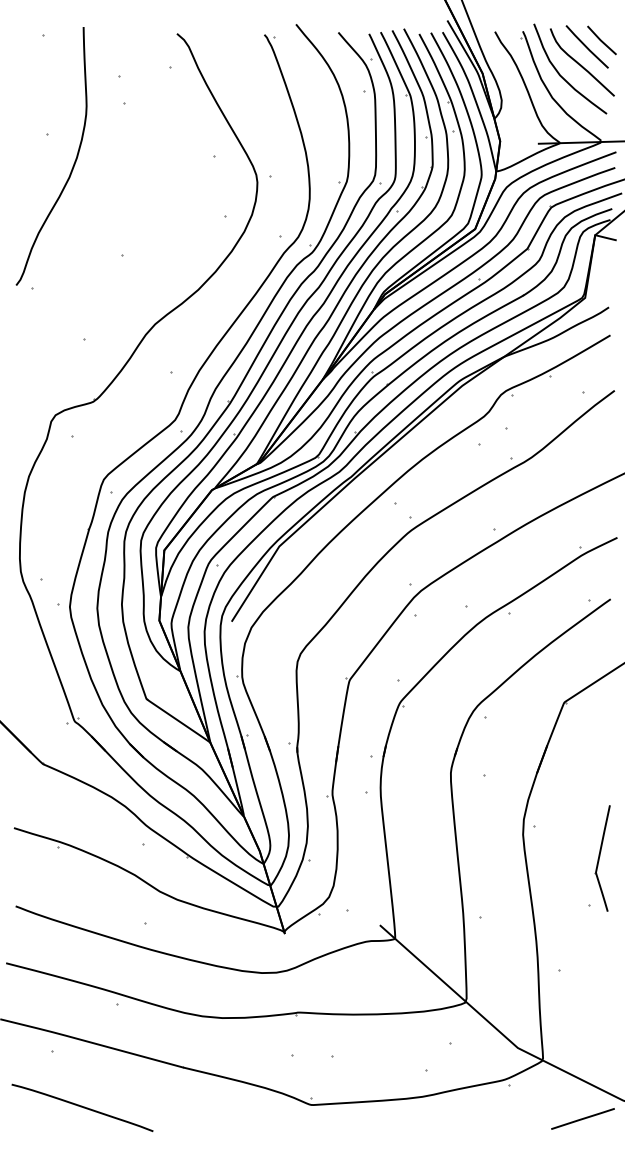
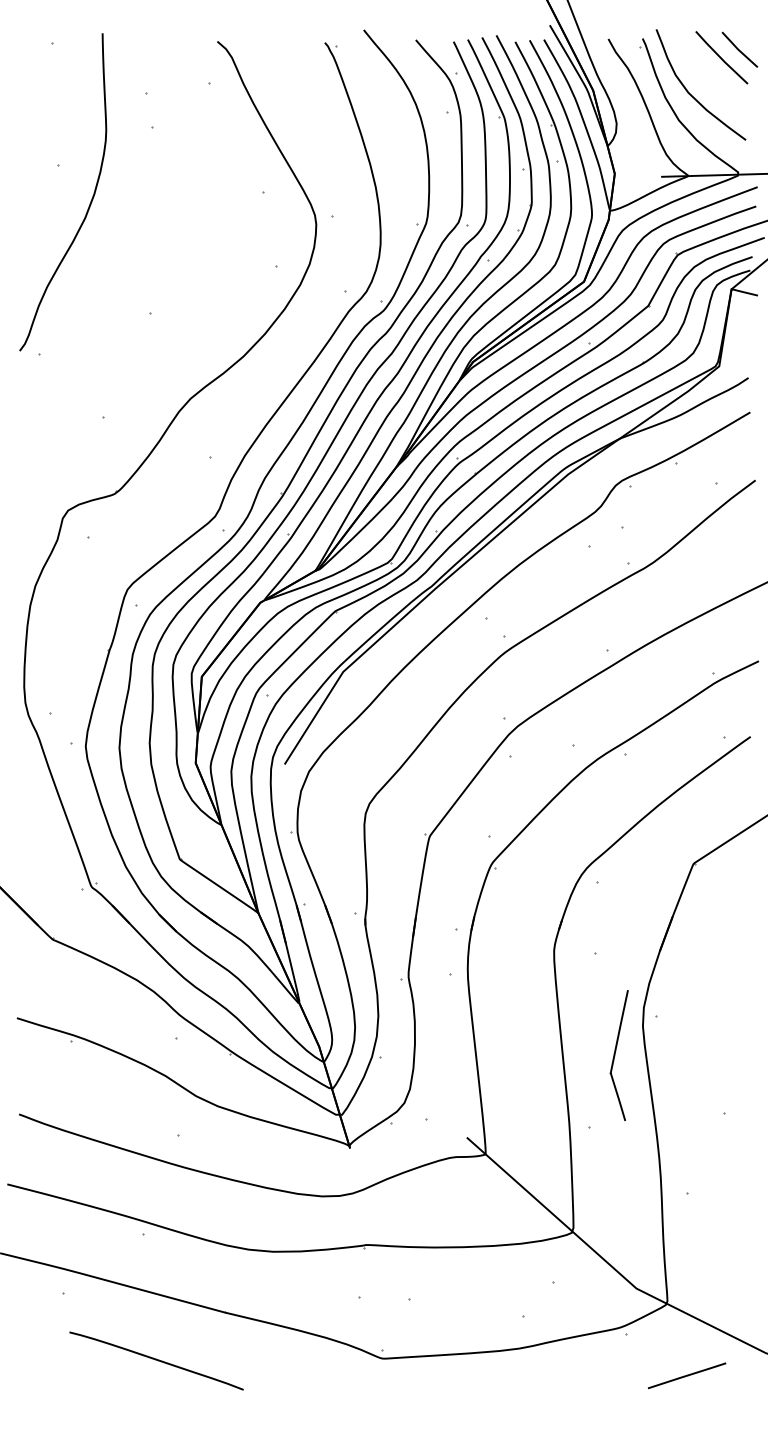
curve: (581, 64) -> (714, 79), removed
part: (602, 858) -> (618, 1055), moved
curve: (82, 1107) -> (156, 1360), moved
line: (582, 1118) -> (686, 1375), moved

